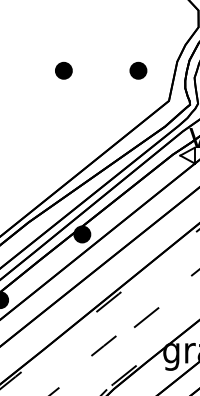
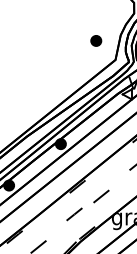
part: (64, 70) -> (49, 40), removed

